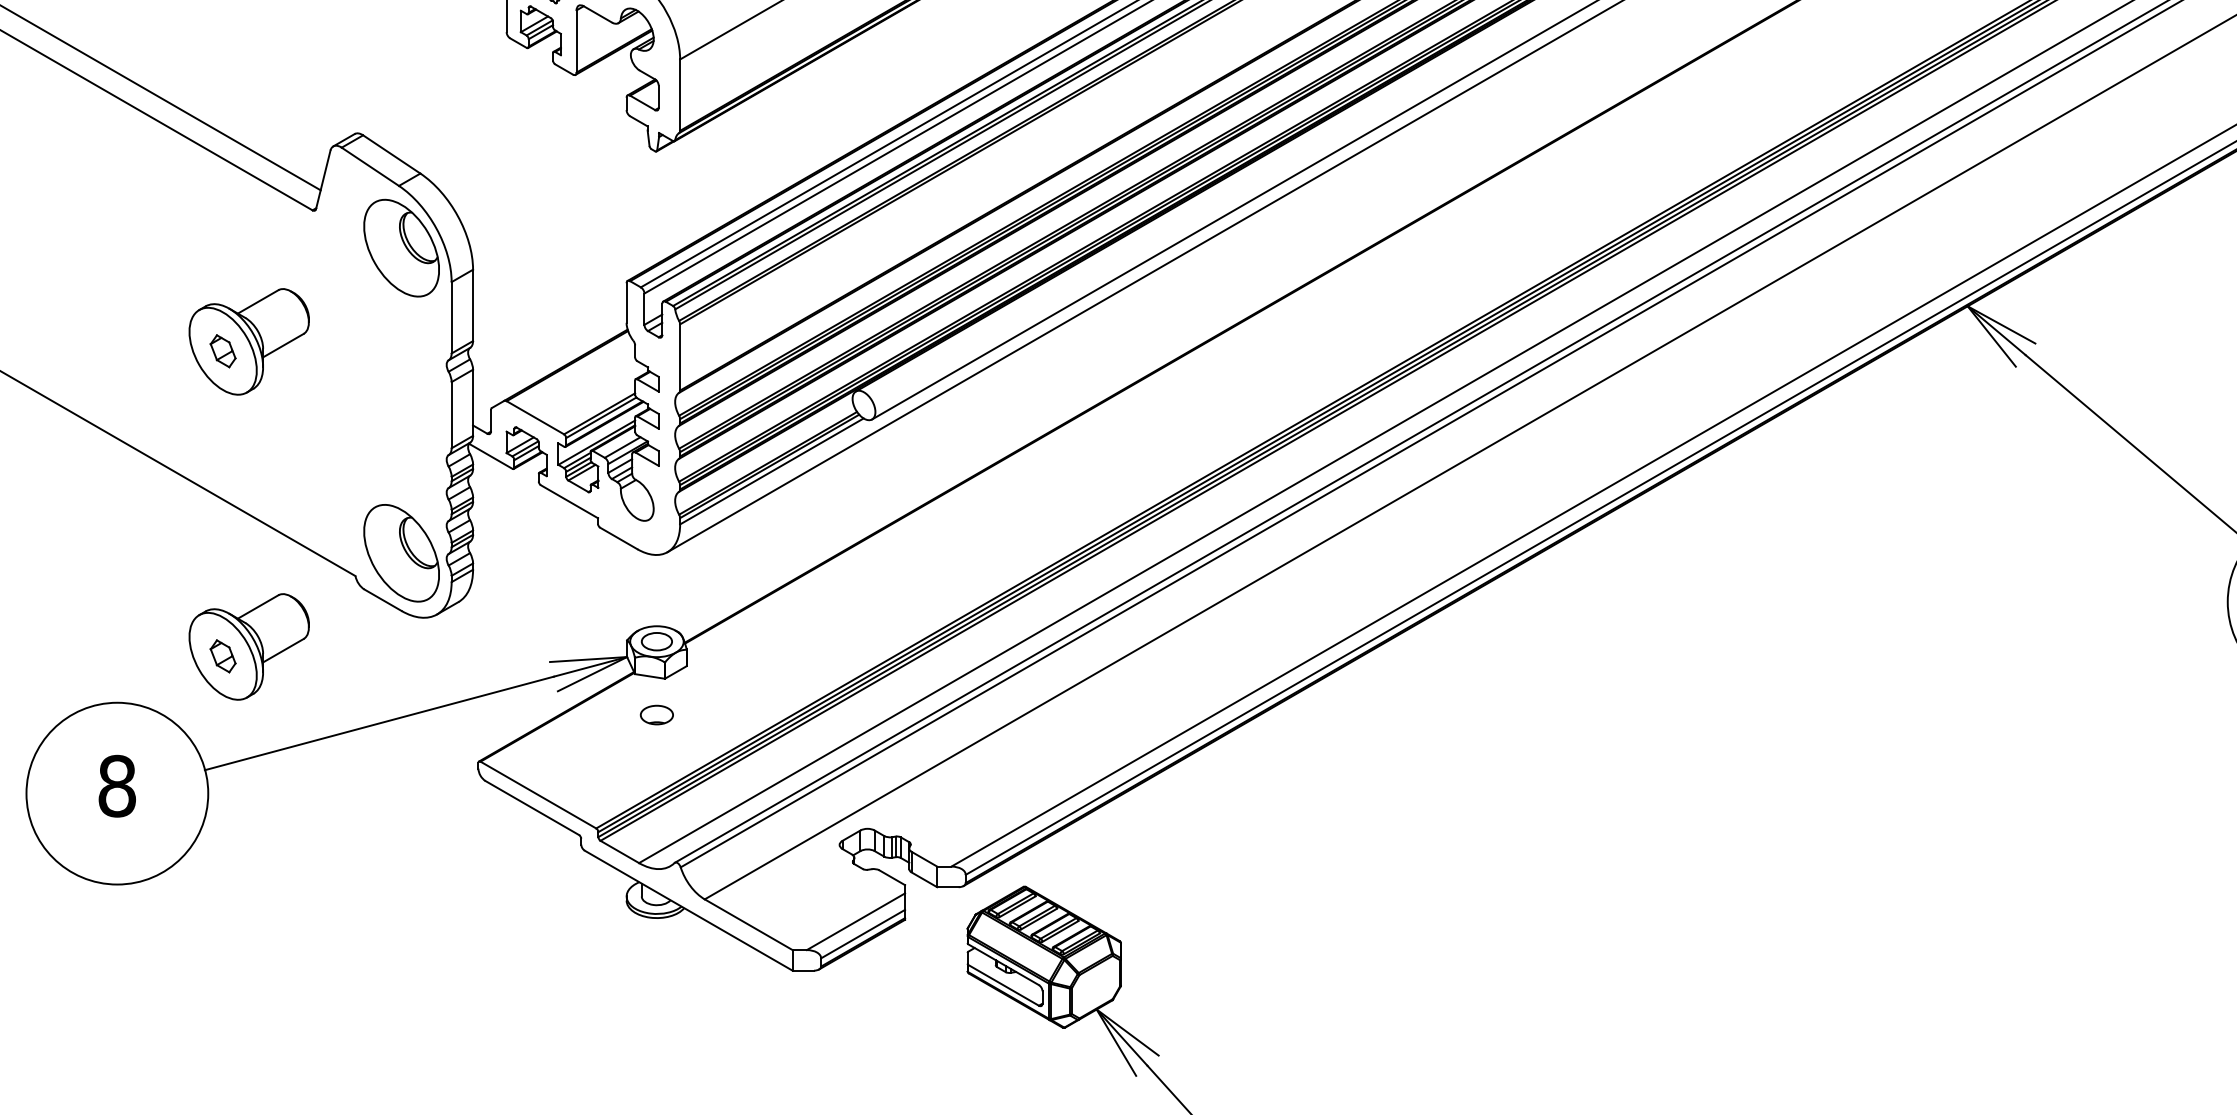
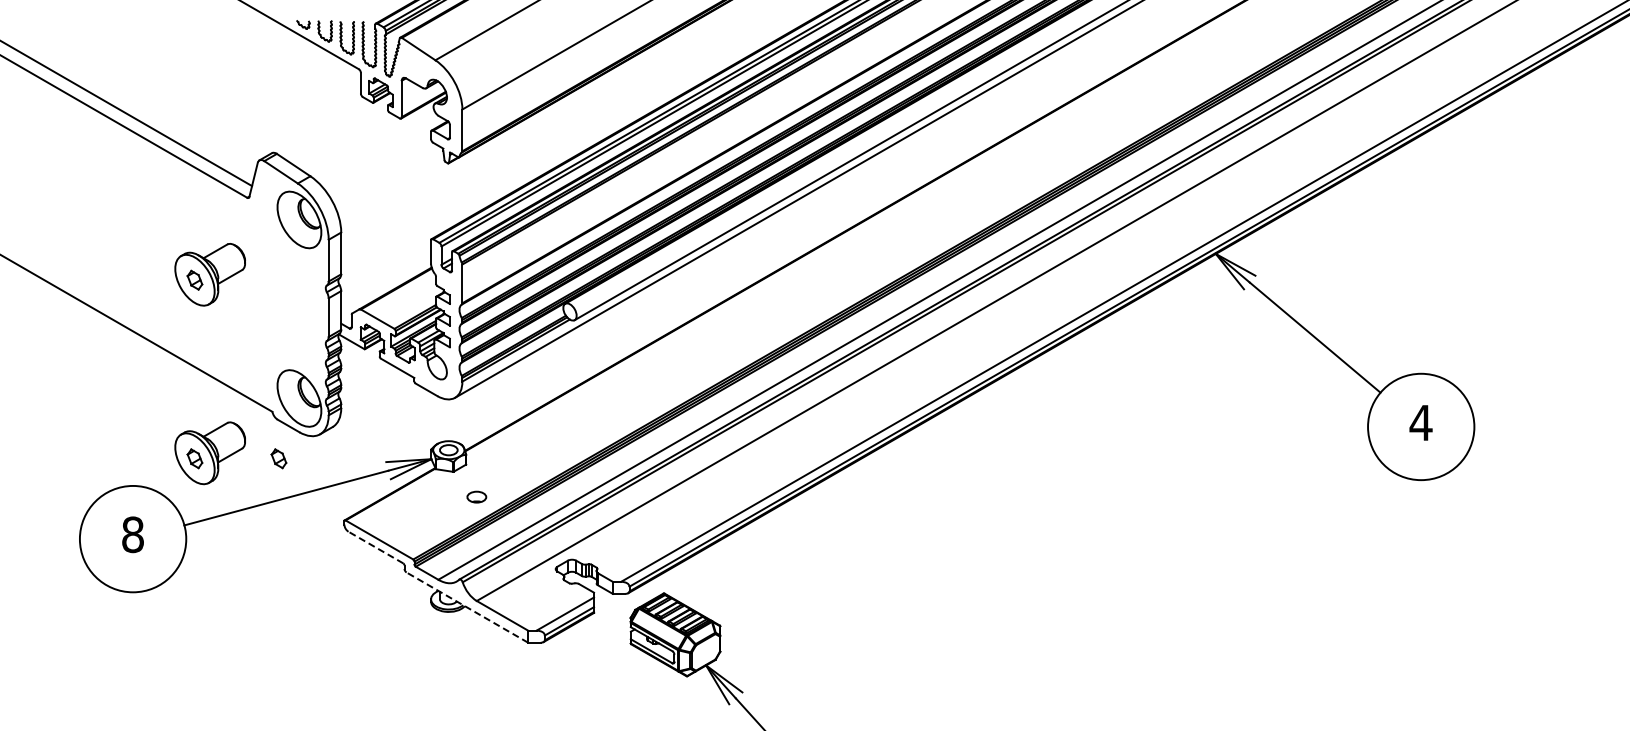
part: (365, 655) -> (278, 458), added
part: (656, 713) -> (476, 496), moved
line: (531, 807) -> (375, 547), solid -> dashed
line: (687, 910) -> (466, 607), solid -> dashed

